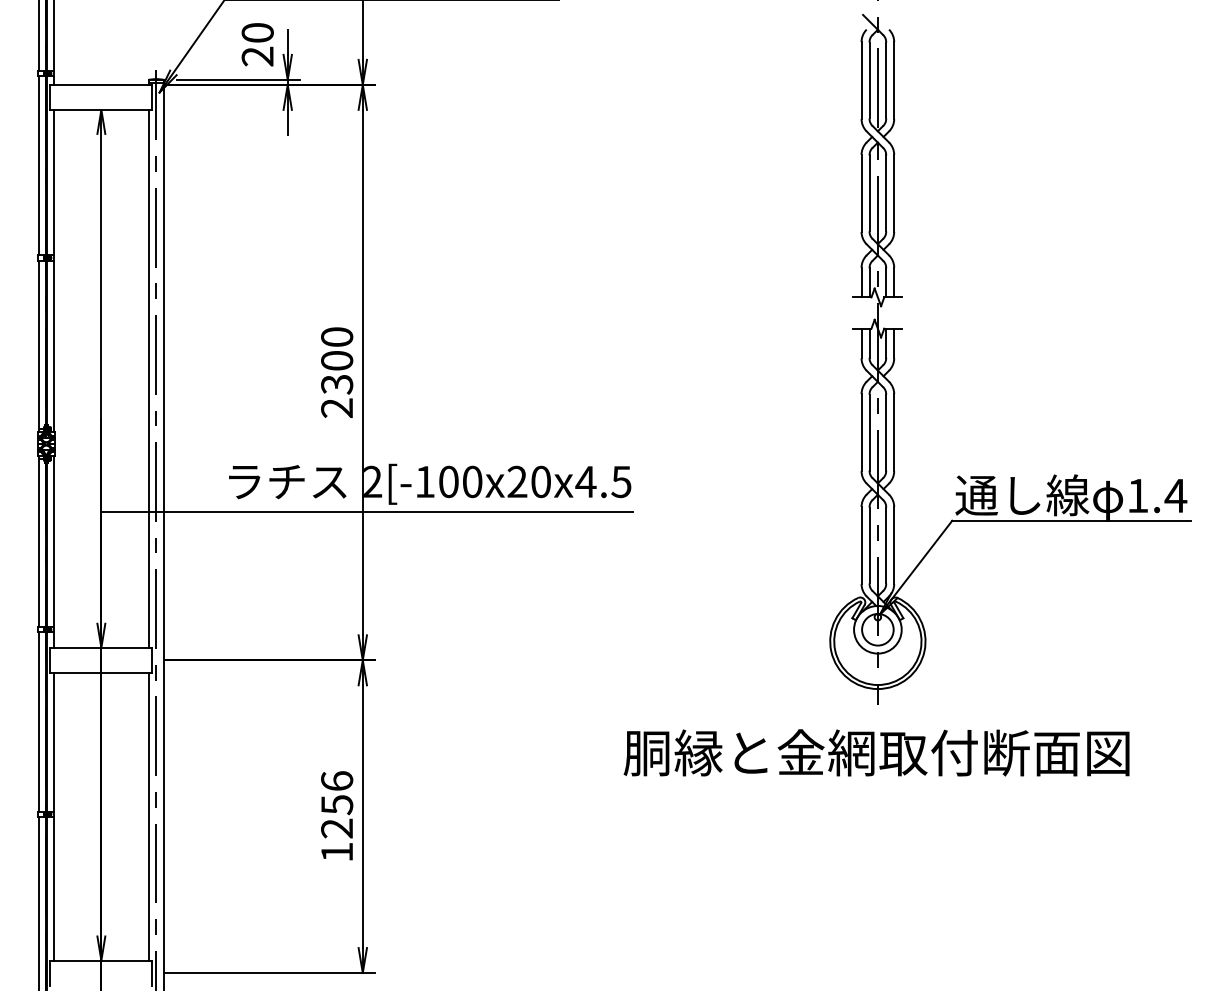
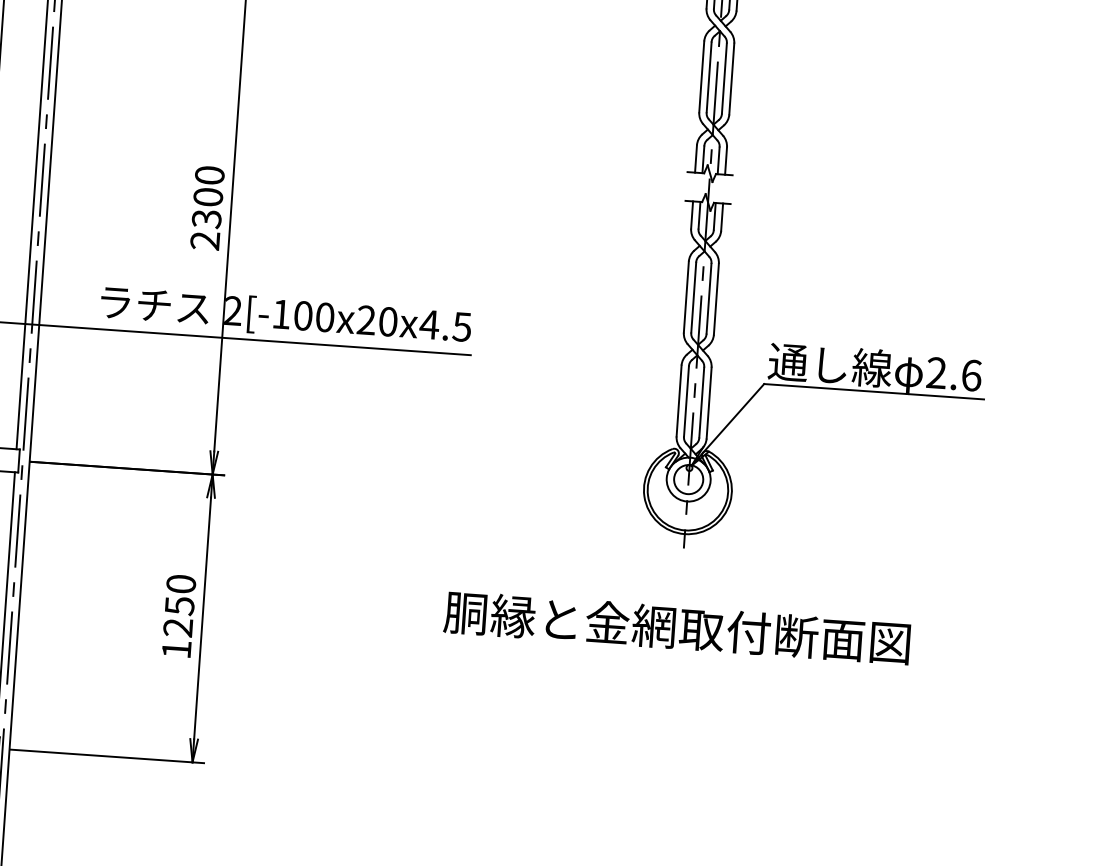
text: (1157, 495) -> (954, 374), 1.4 -> 2.6
text: (876, 752) -> (677, 627), moved
text: (337, 780) -> (181, 583), 1256 -> 1250

